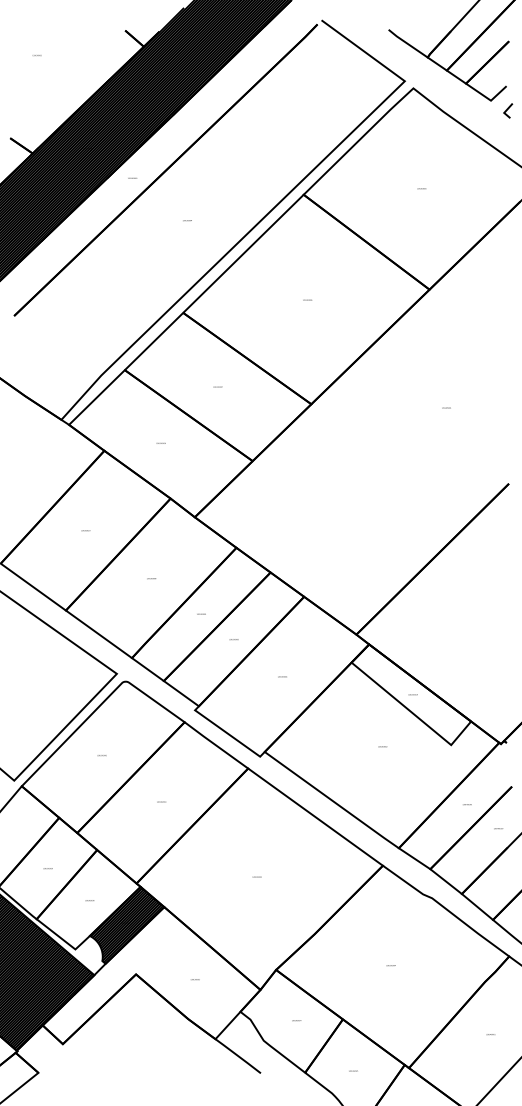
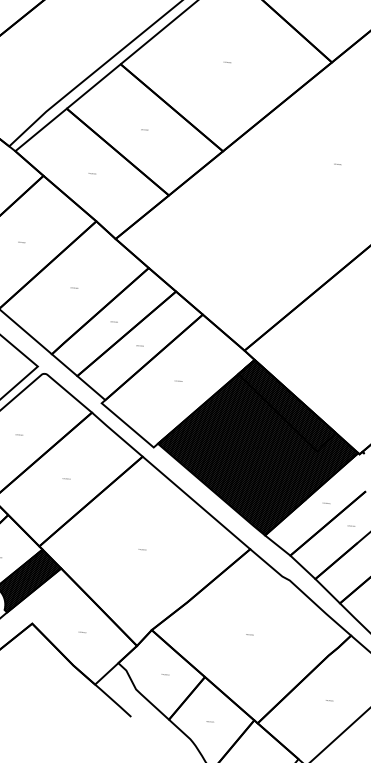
hatch: (381, 745) -> (257, 446), added

